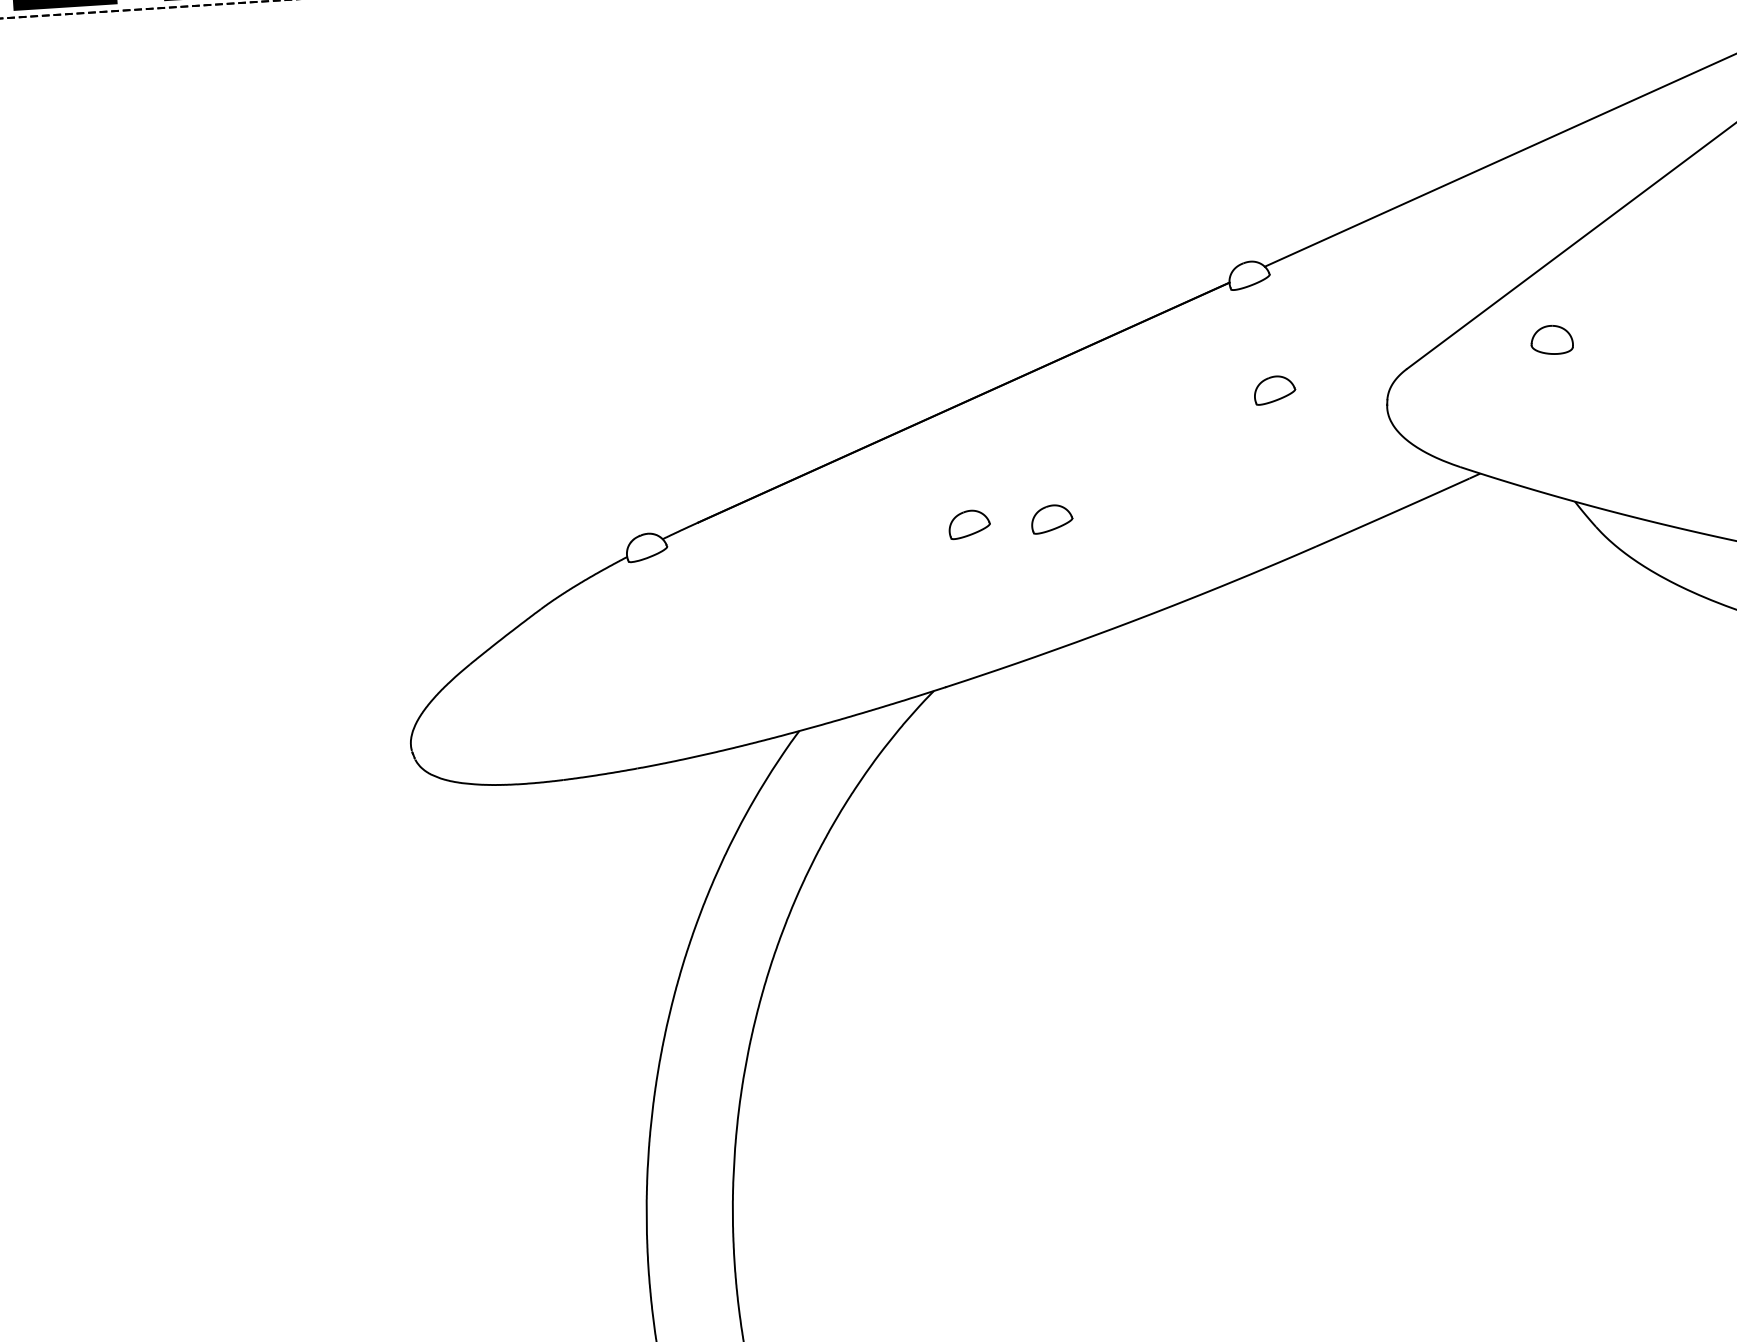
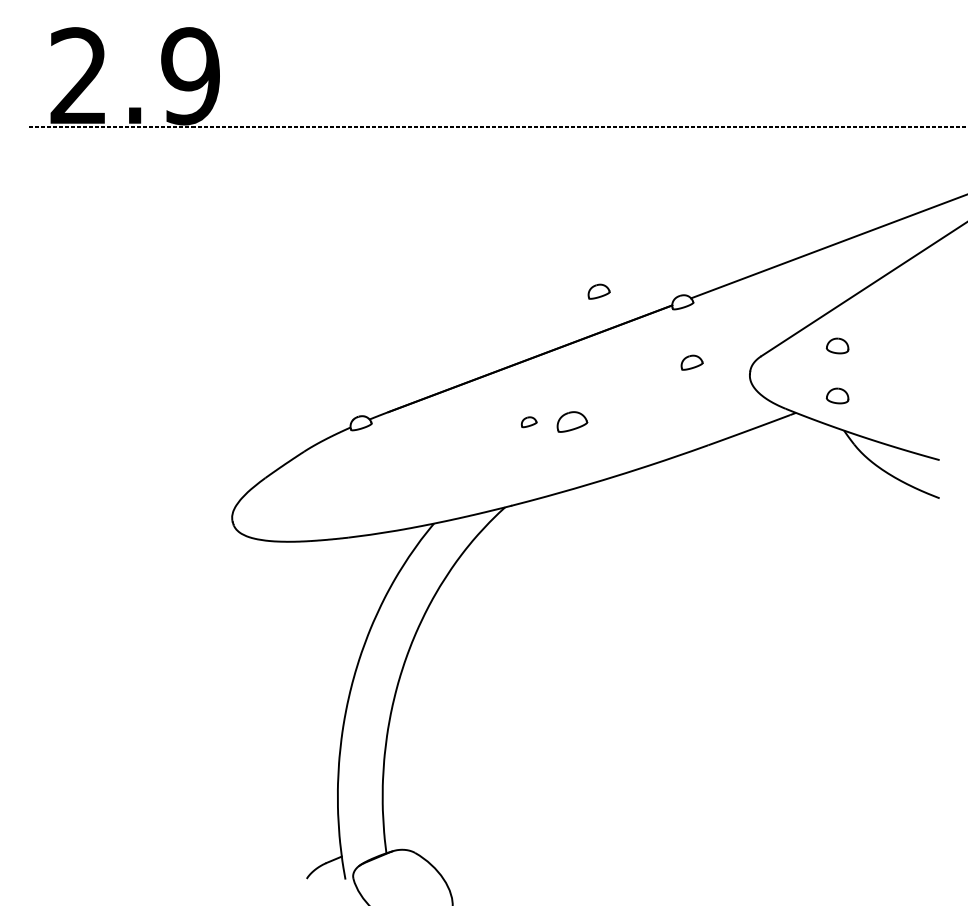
part: (1086, 265) -> (598, 291), added
part: (1557, 435) -> (837, 395), added
part: (1050, 519) -> (571, 422), size x1.4
part: (968, 525) -> (528, 422), size x0.7

